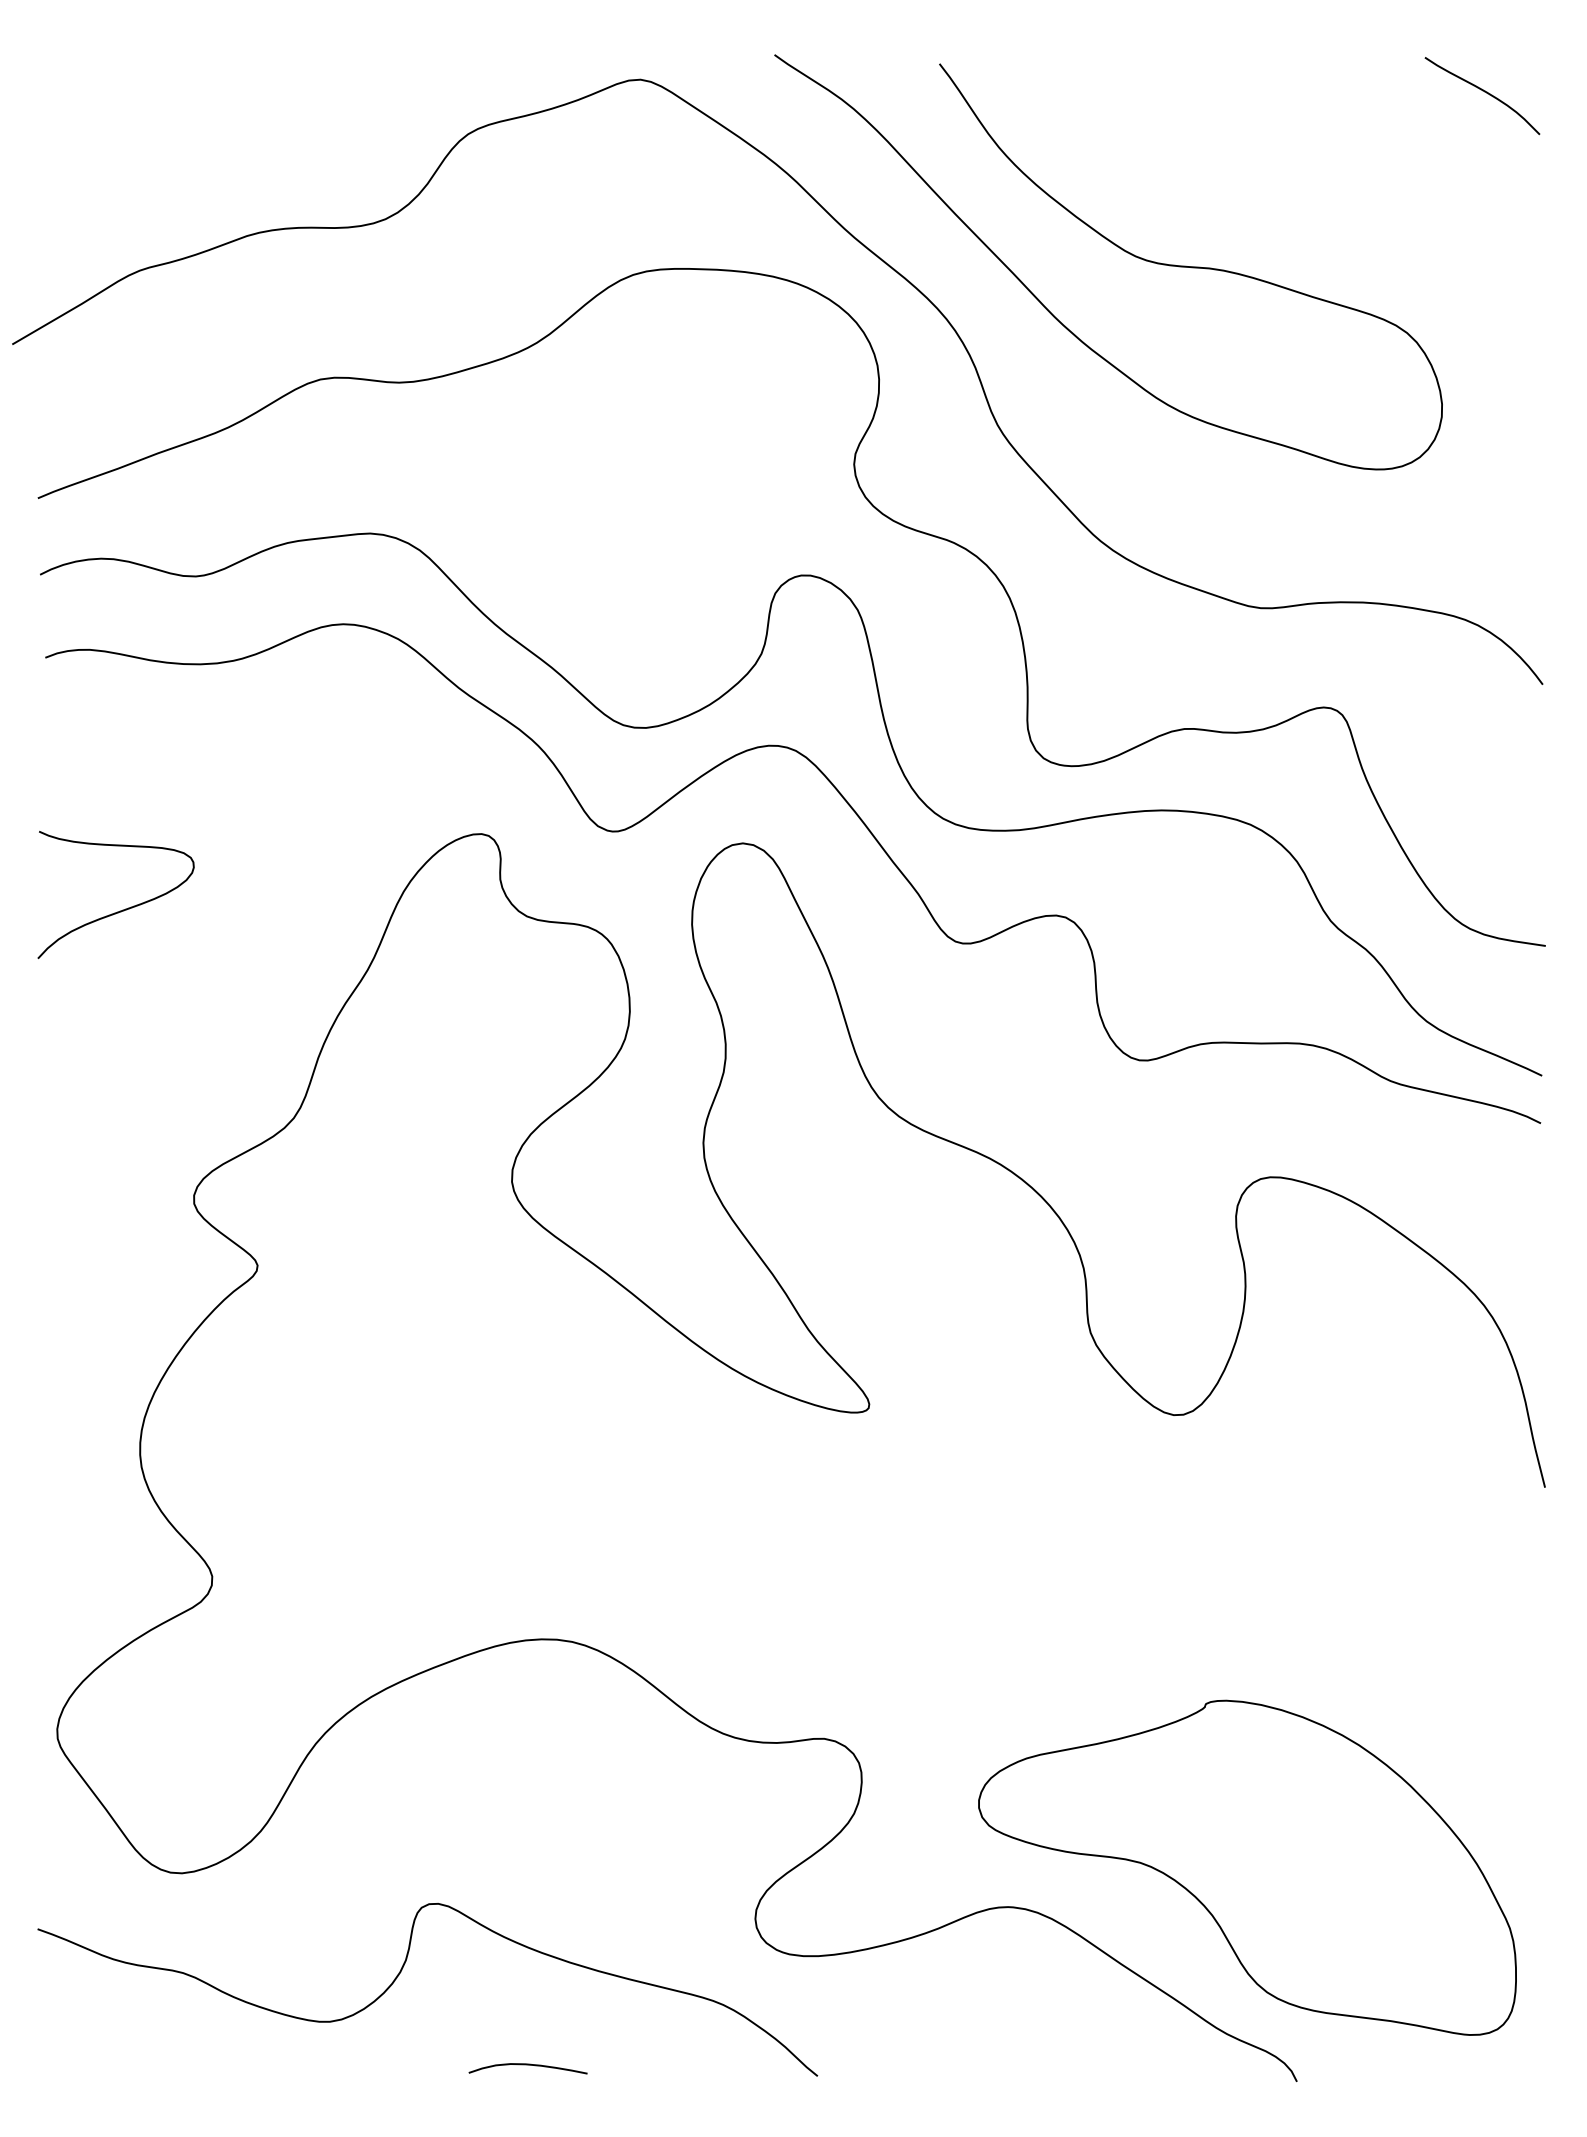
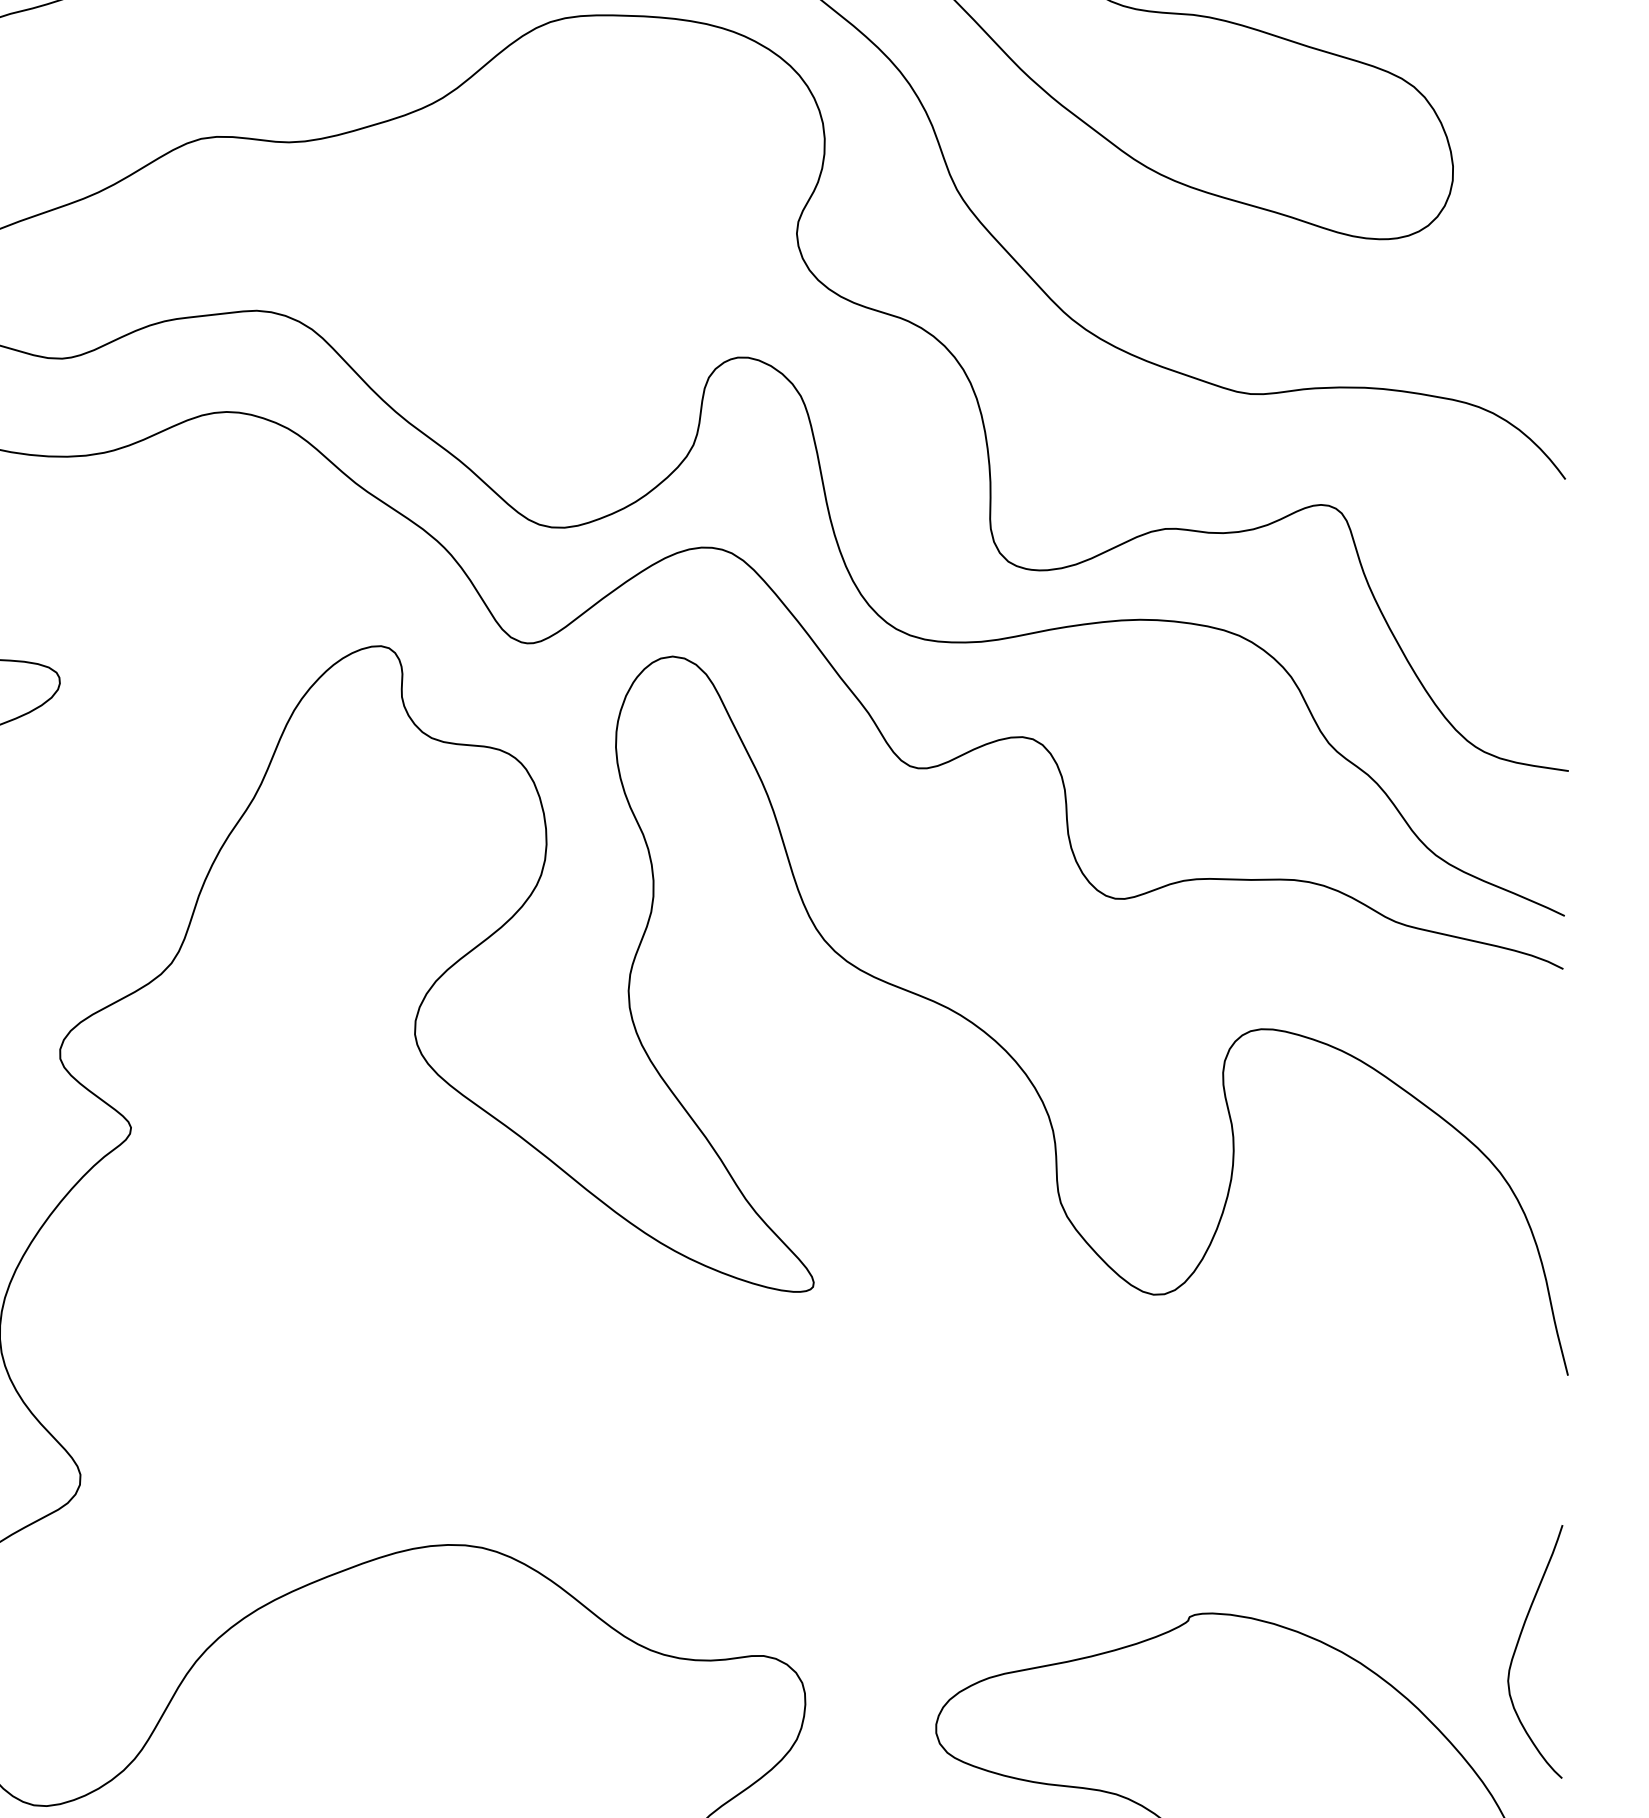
curve: (1500, 1729) -> (1518, 1645), added

